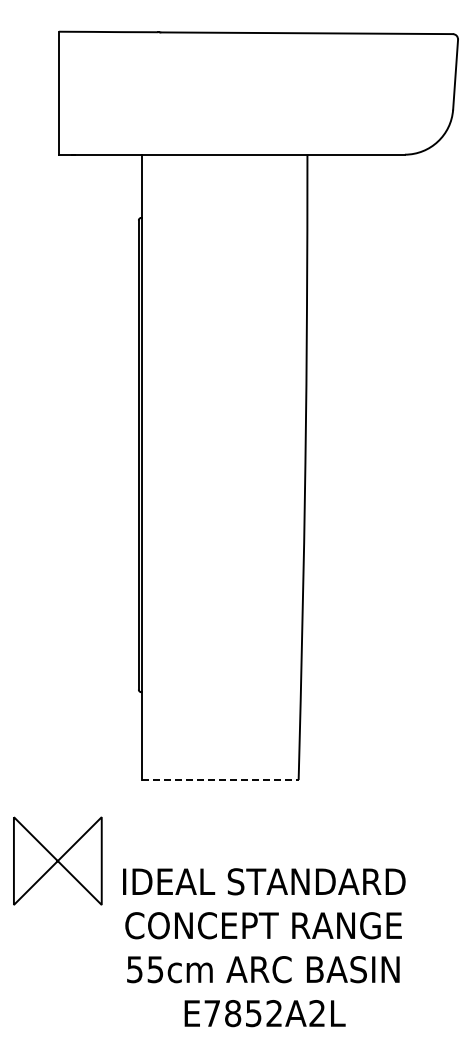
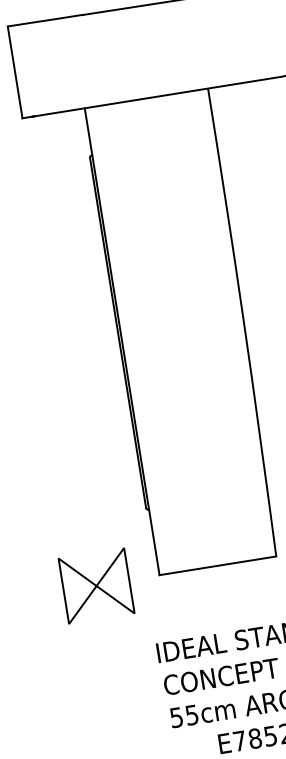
line: (220, 780) -> (217, 566), dashed -> solid
part: (57, 860) -> (96, 585), moved

